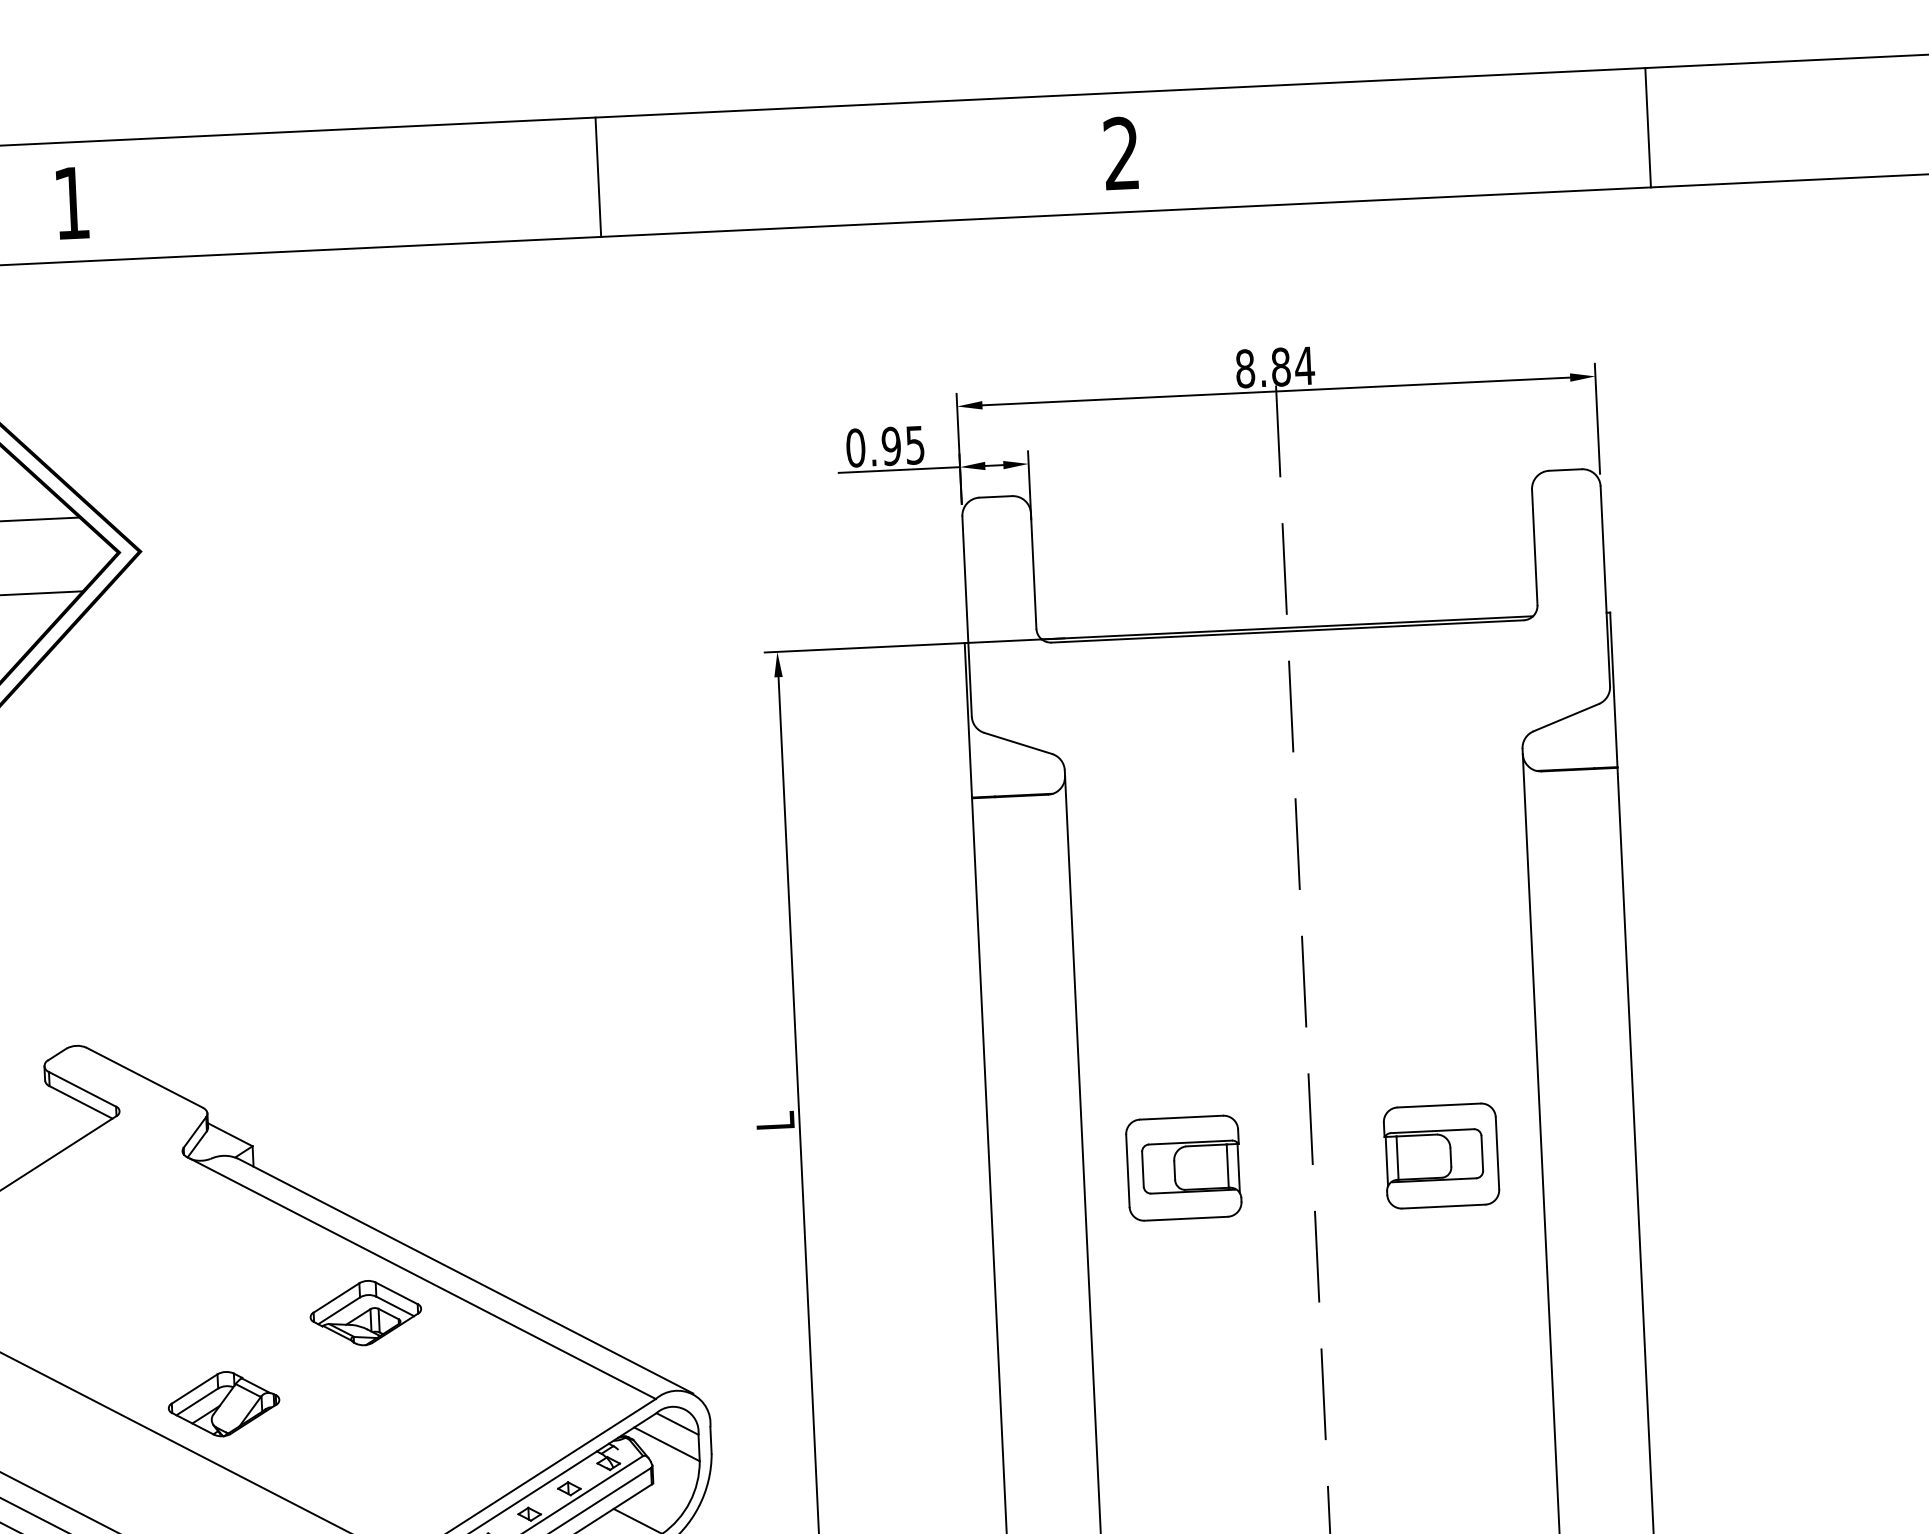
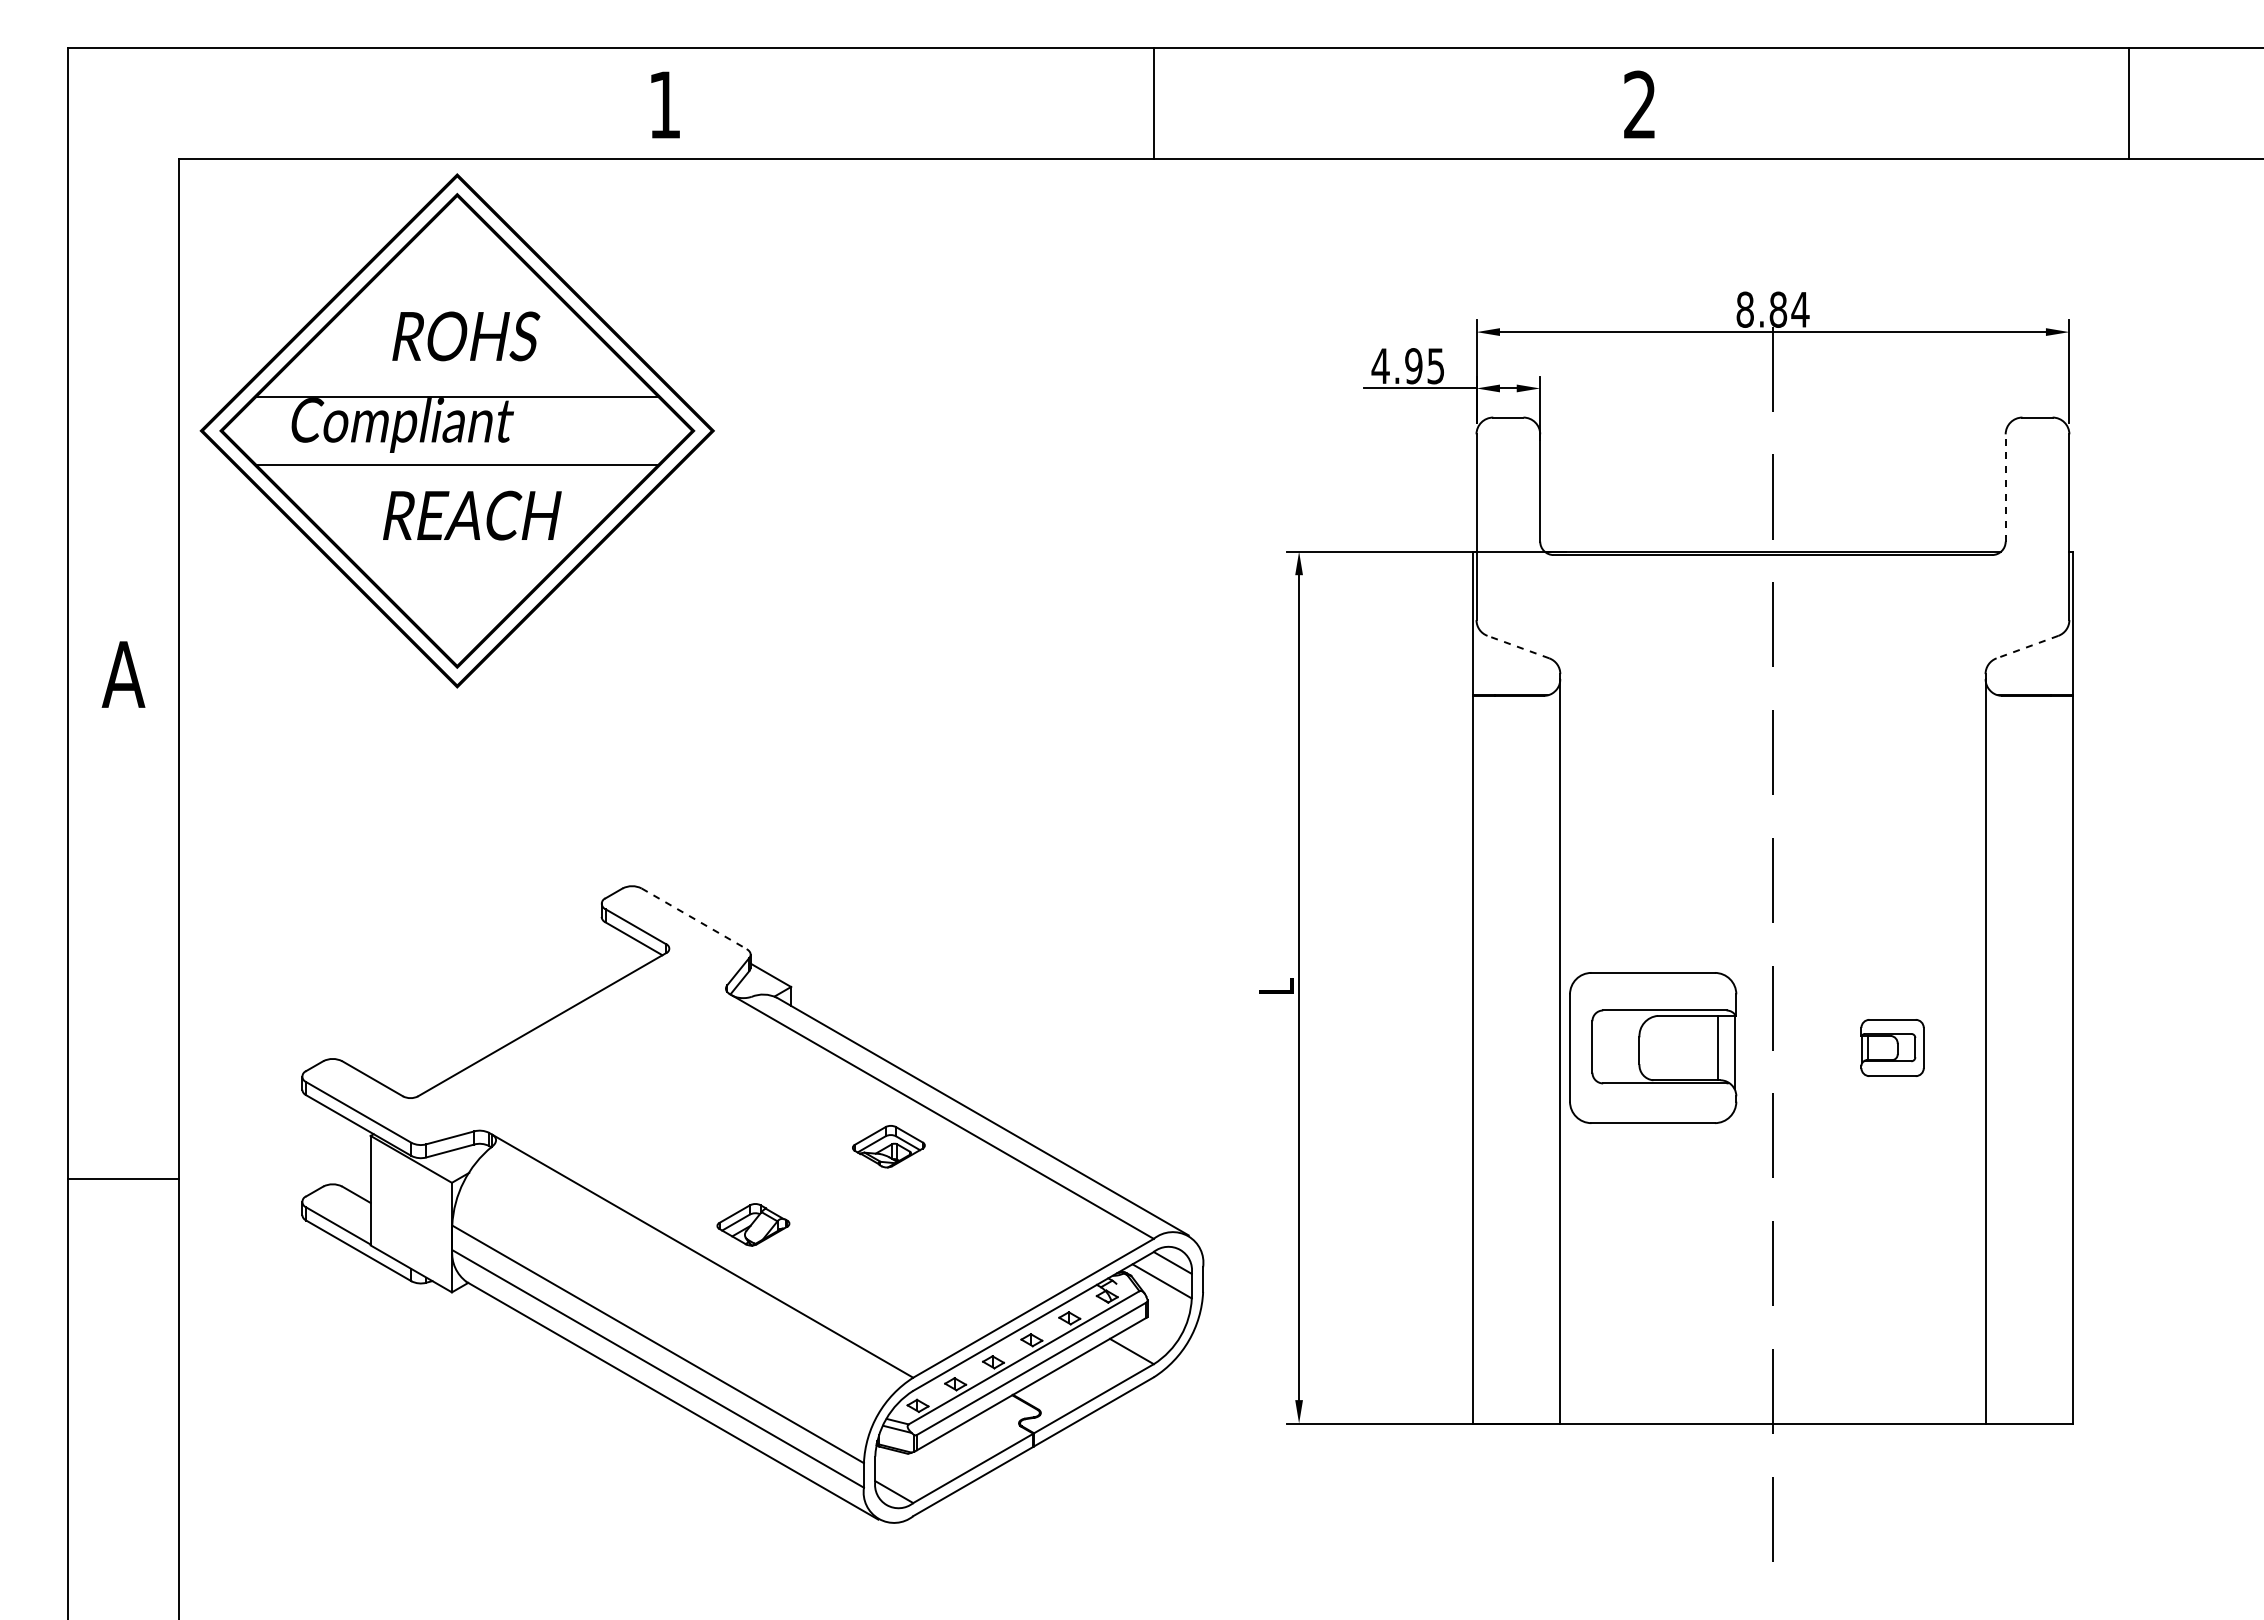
text: (855, 448) -> (1380, 366), 0.95 -> 4.95
line: (1534, 546) -> (2005, 487), solid -> dashed
line: (1566, 718) -> (2027, 647), solid -> dashed
line: (1018, 743) -> (1518, 647), solid -> dashed
line: (145, 1077) -> (694, 918), solid -> dashed
part: (1441, 1155) -> (1892, 1047), size x0.6
part: (1184, 1167) -> (1653, 1047), size x1.6
part: (365, 1313) -> (888, 1146), size x0.7
part: (224, 1403) -> (753, 1224), size x0.7

